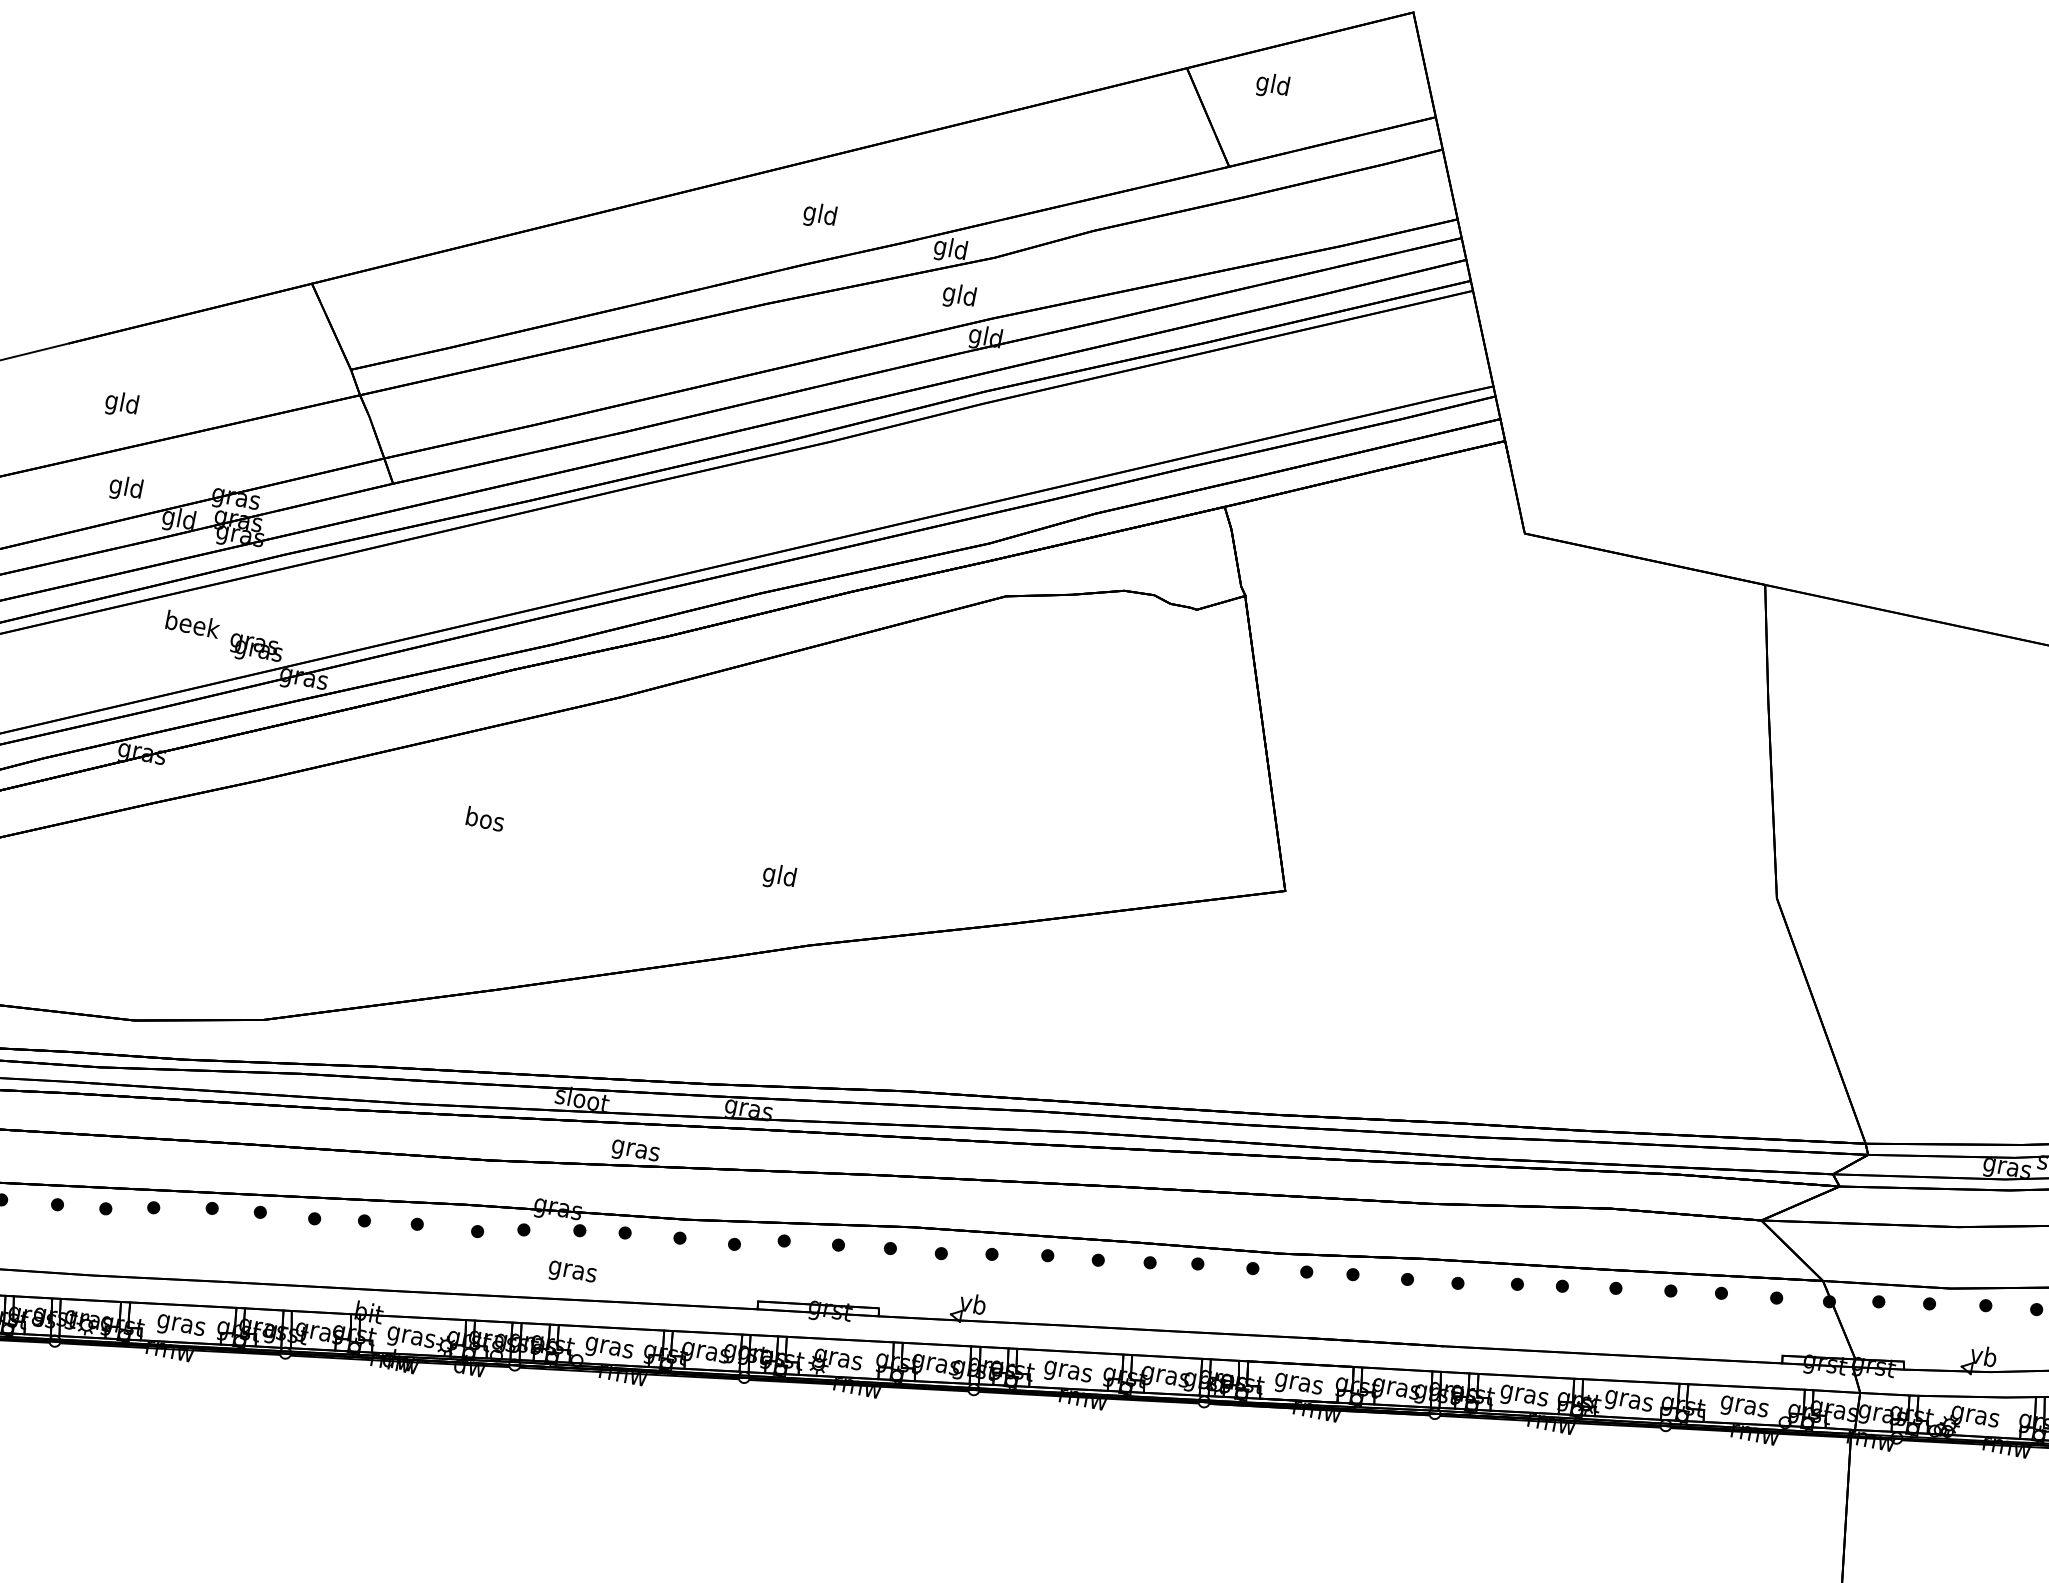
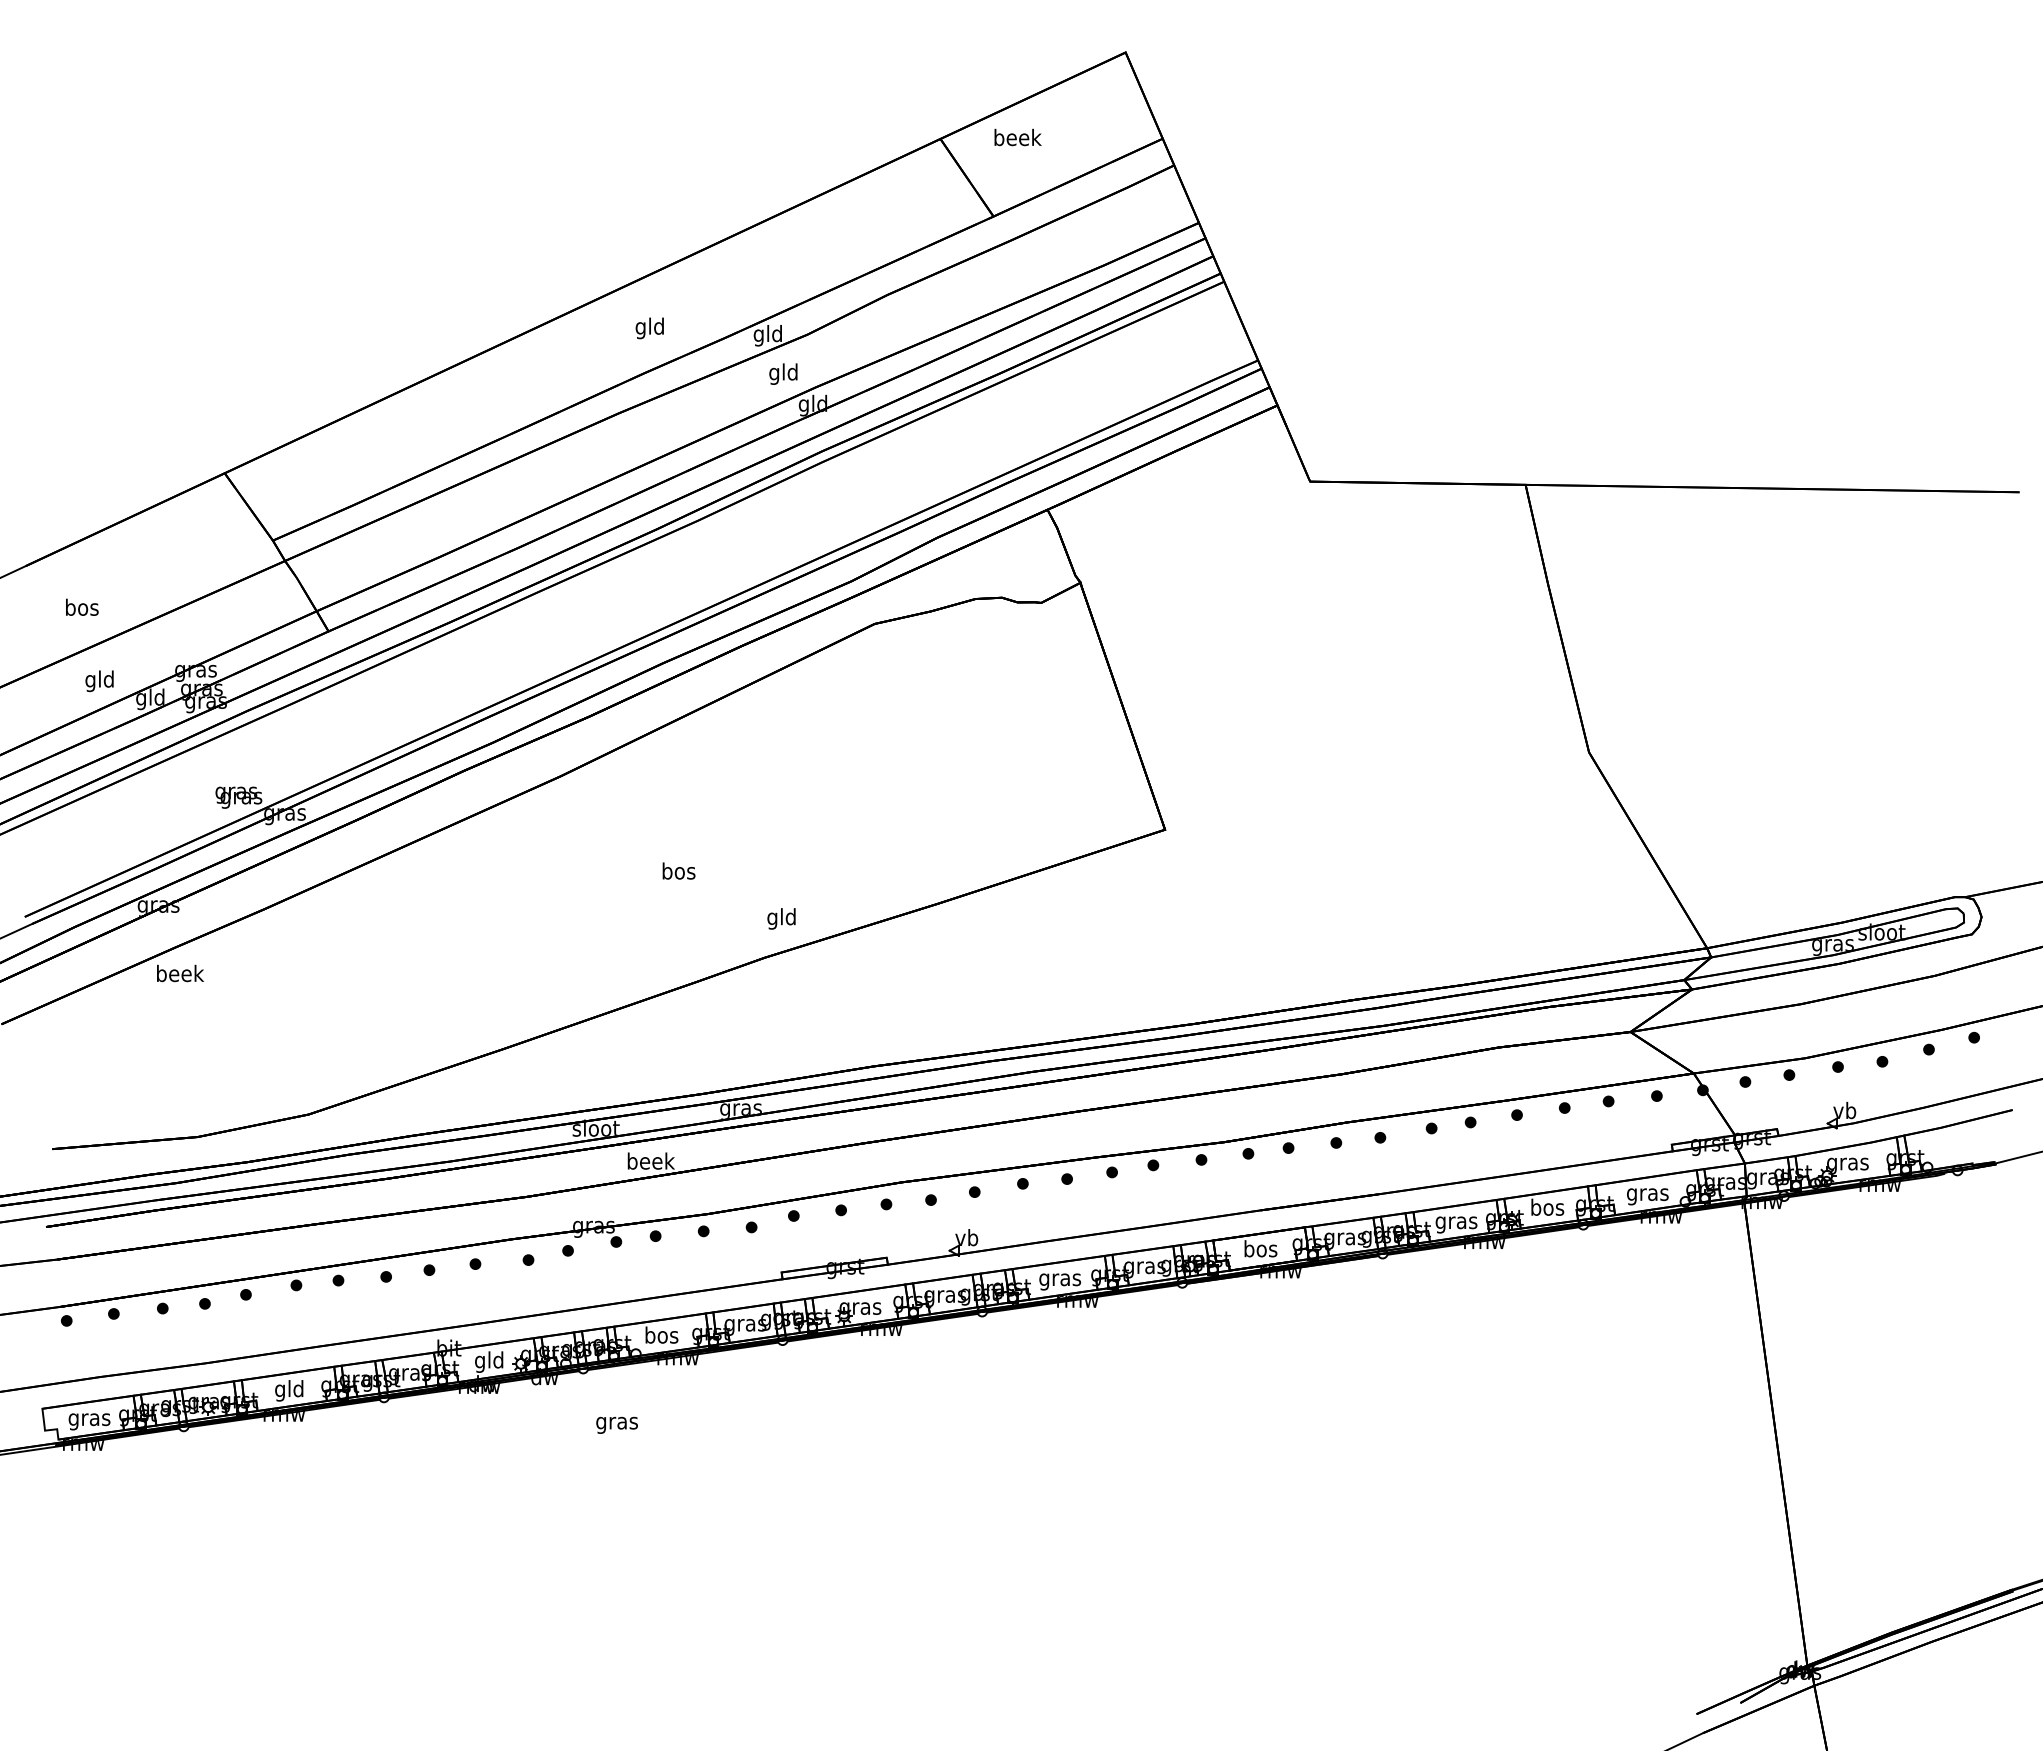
text: (1273, 85) -> (1017, 139), gld -> beek
text: (122, 404) -> (82, 609), gld -> bos
text: (193, 624) -> (180, 973), moved
text: (484, 818) -> (678, 870), moved
text: (779, 876) -> (781, 918), moved
text: (635, 1150) -> (650, 1163), gras -> beek
text: (571, 1272) -> (616, 1424), moved
text: (181, 1324) -> (289, 1390), gras -> gld
text: (411, 1336) -> (489, 1361), gras -> gld
text: (609, 1347) -> (661, 1337), gras -> bos
text: (1298, 1382) -> (1260, 1250), gras -> bos
text: (1629, 1400) -> (1547, 1209), gras -> bos

